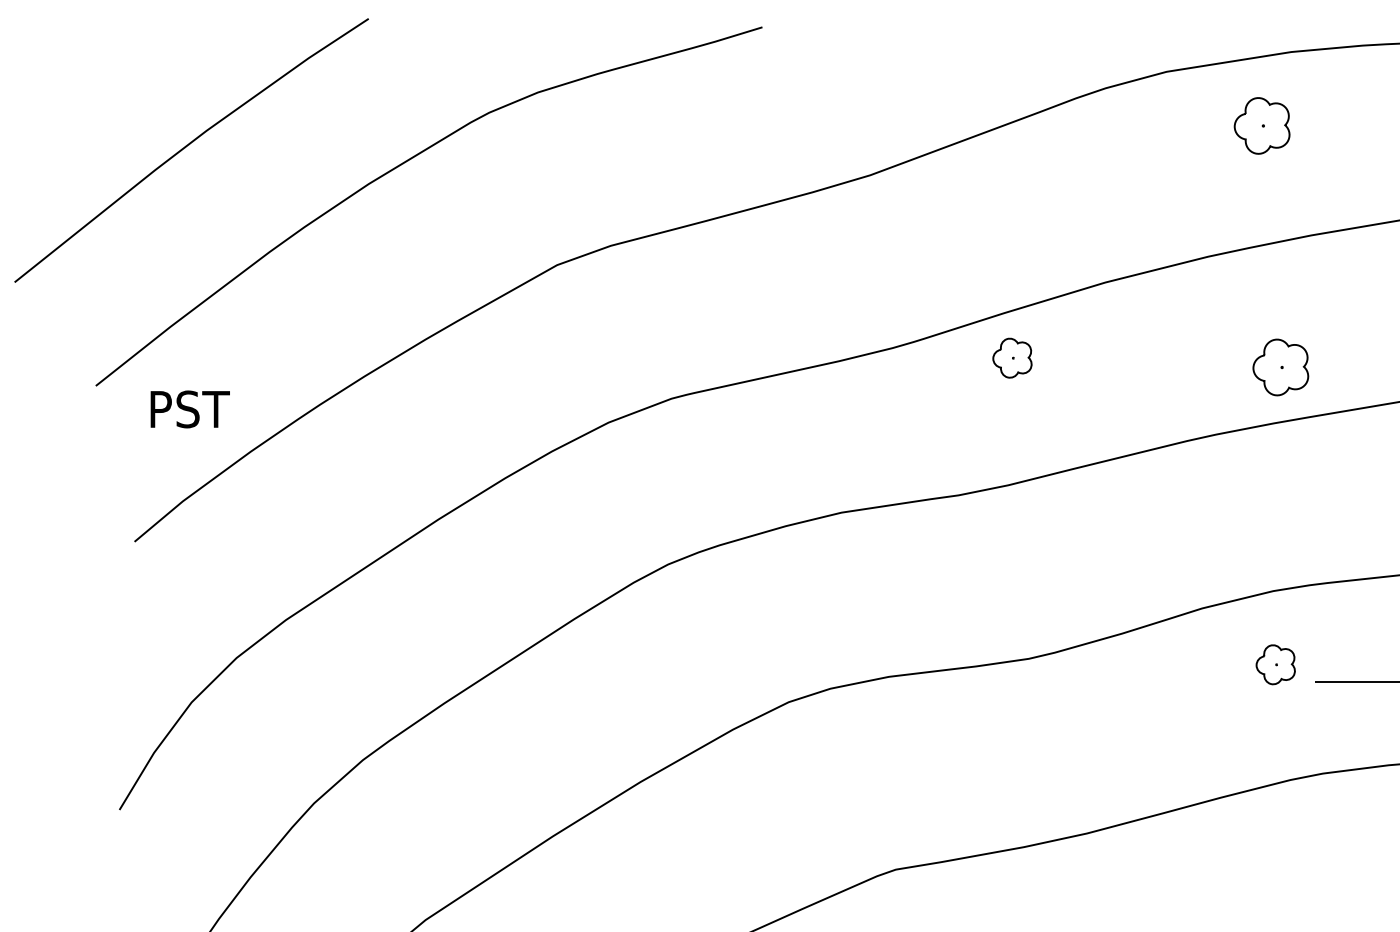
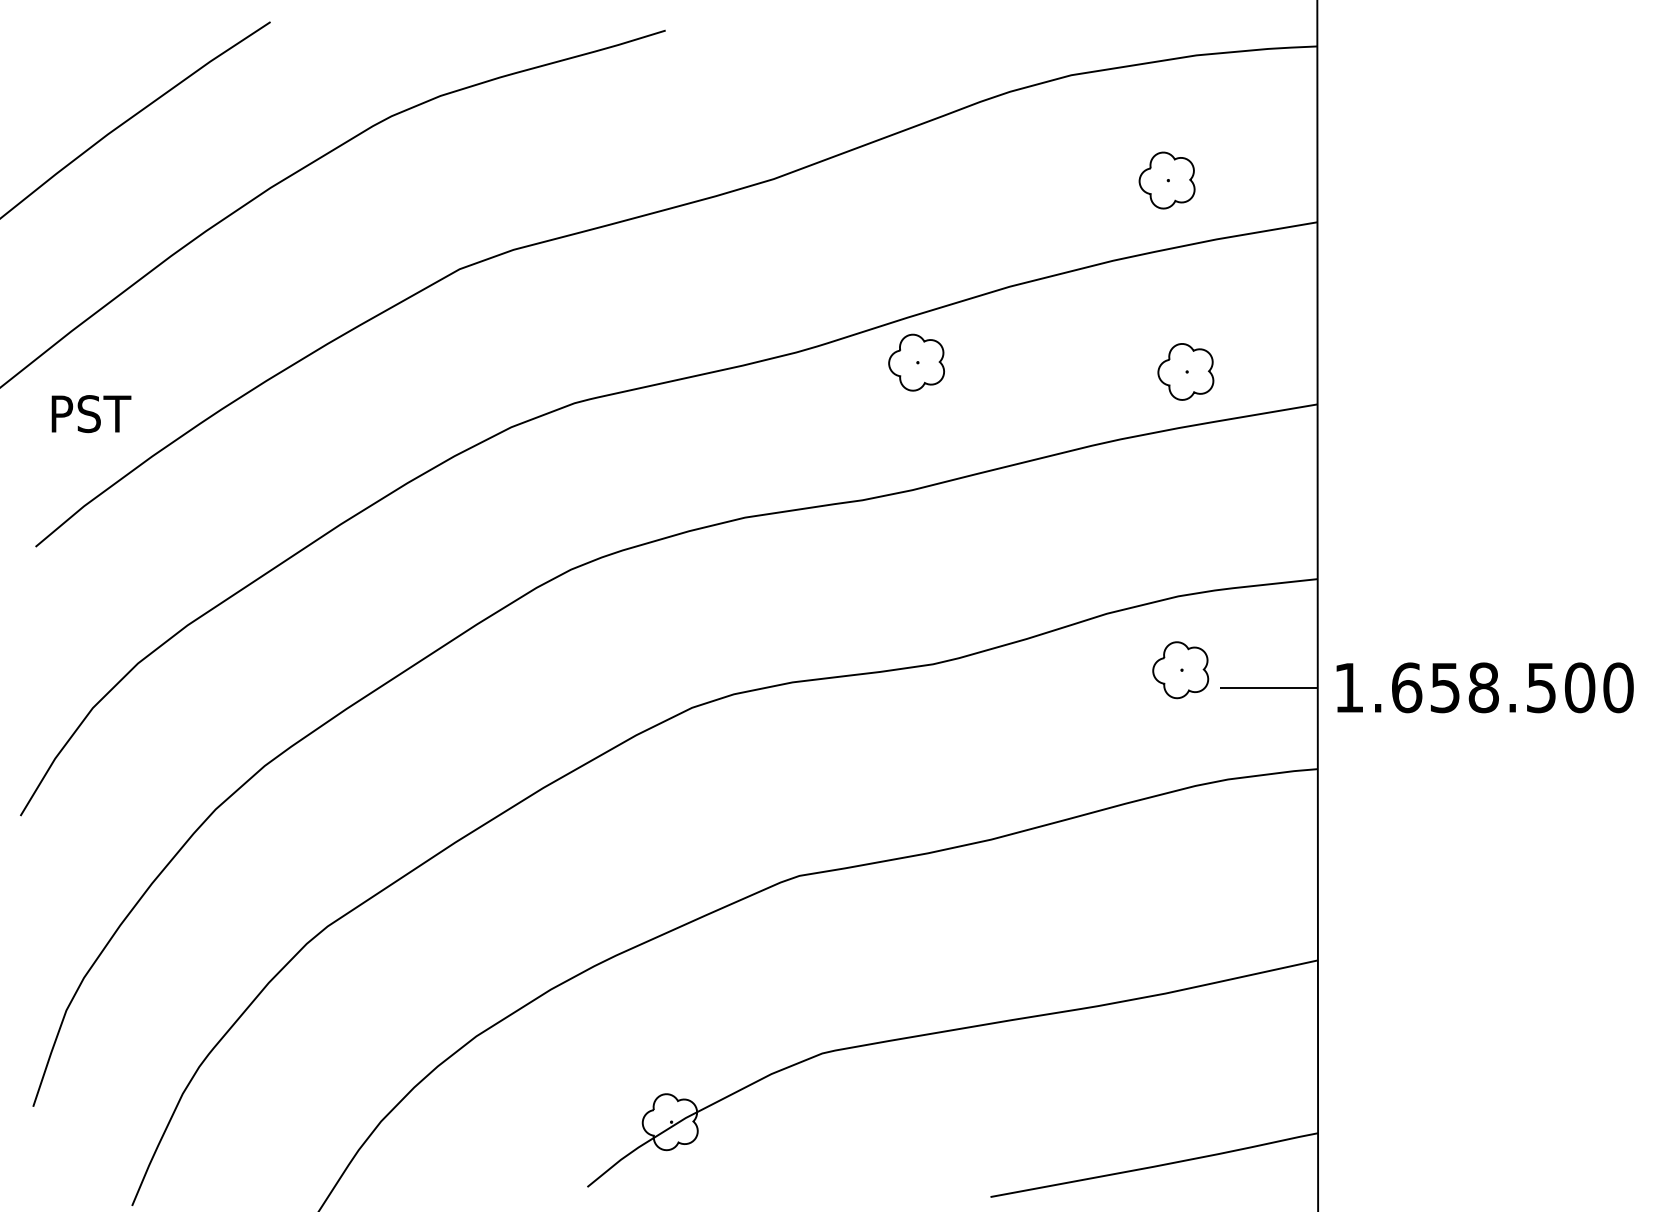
part: (1261, 125) -> (1166, 180), moved
part: (1012, 358) -> (916, 362), size x1.43
part: (1275, 664) -> (1180, 670), size x1.43

